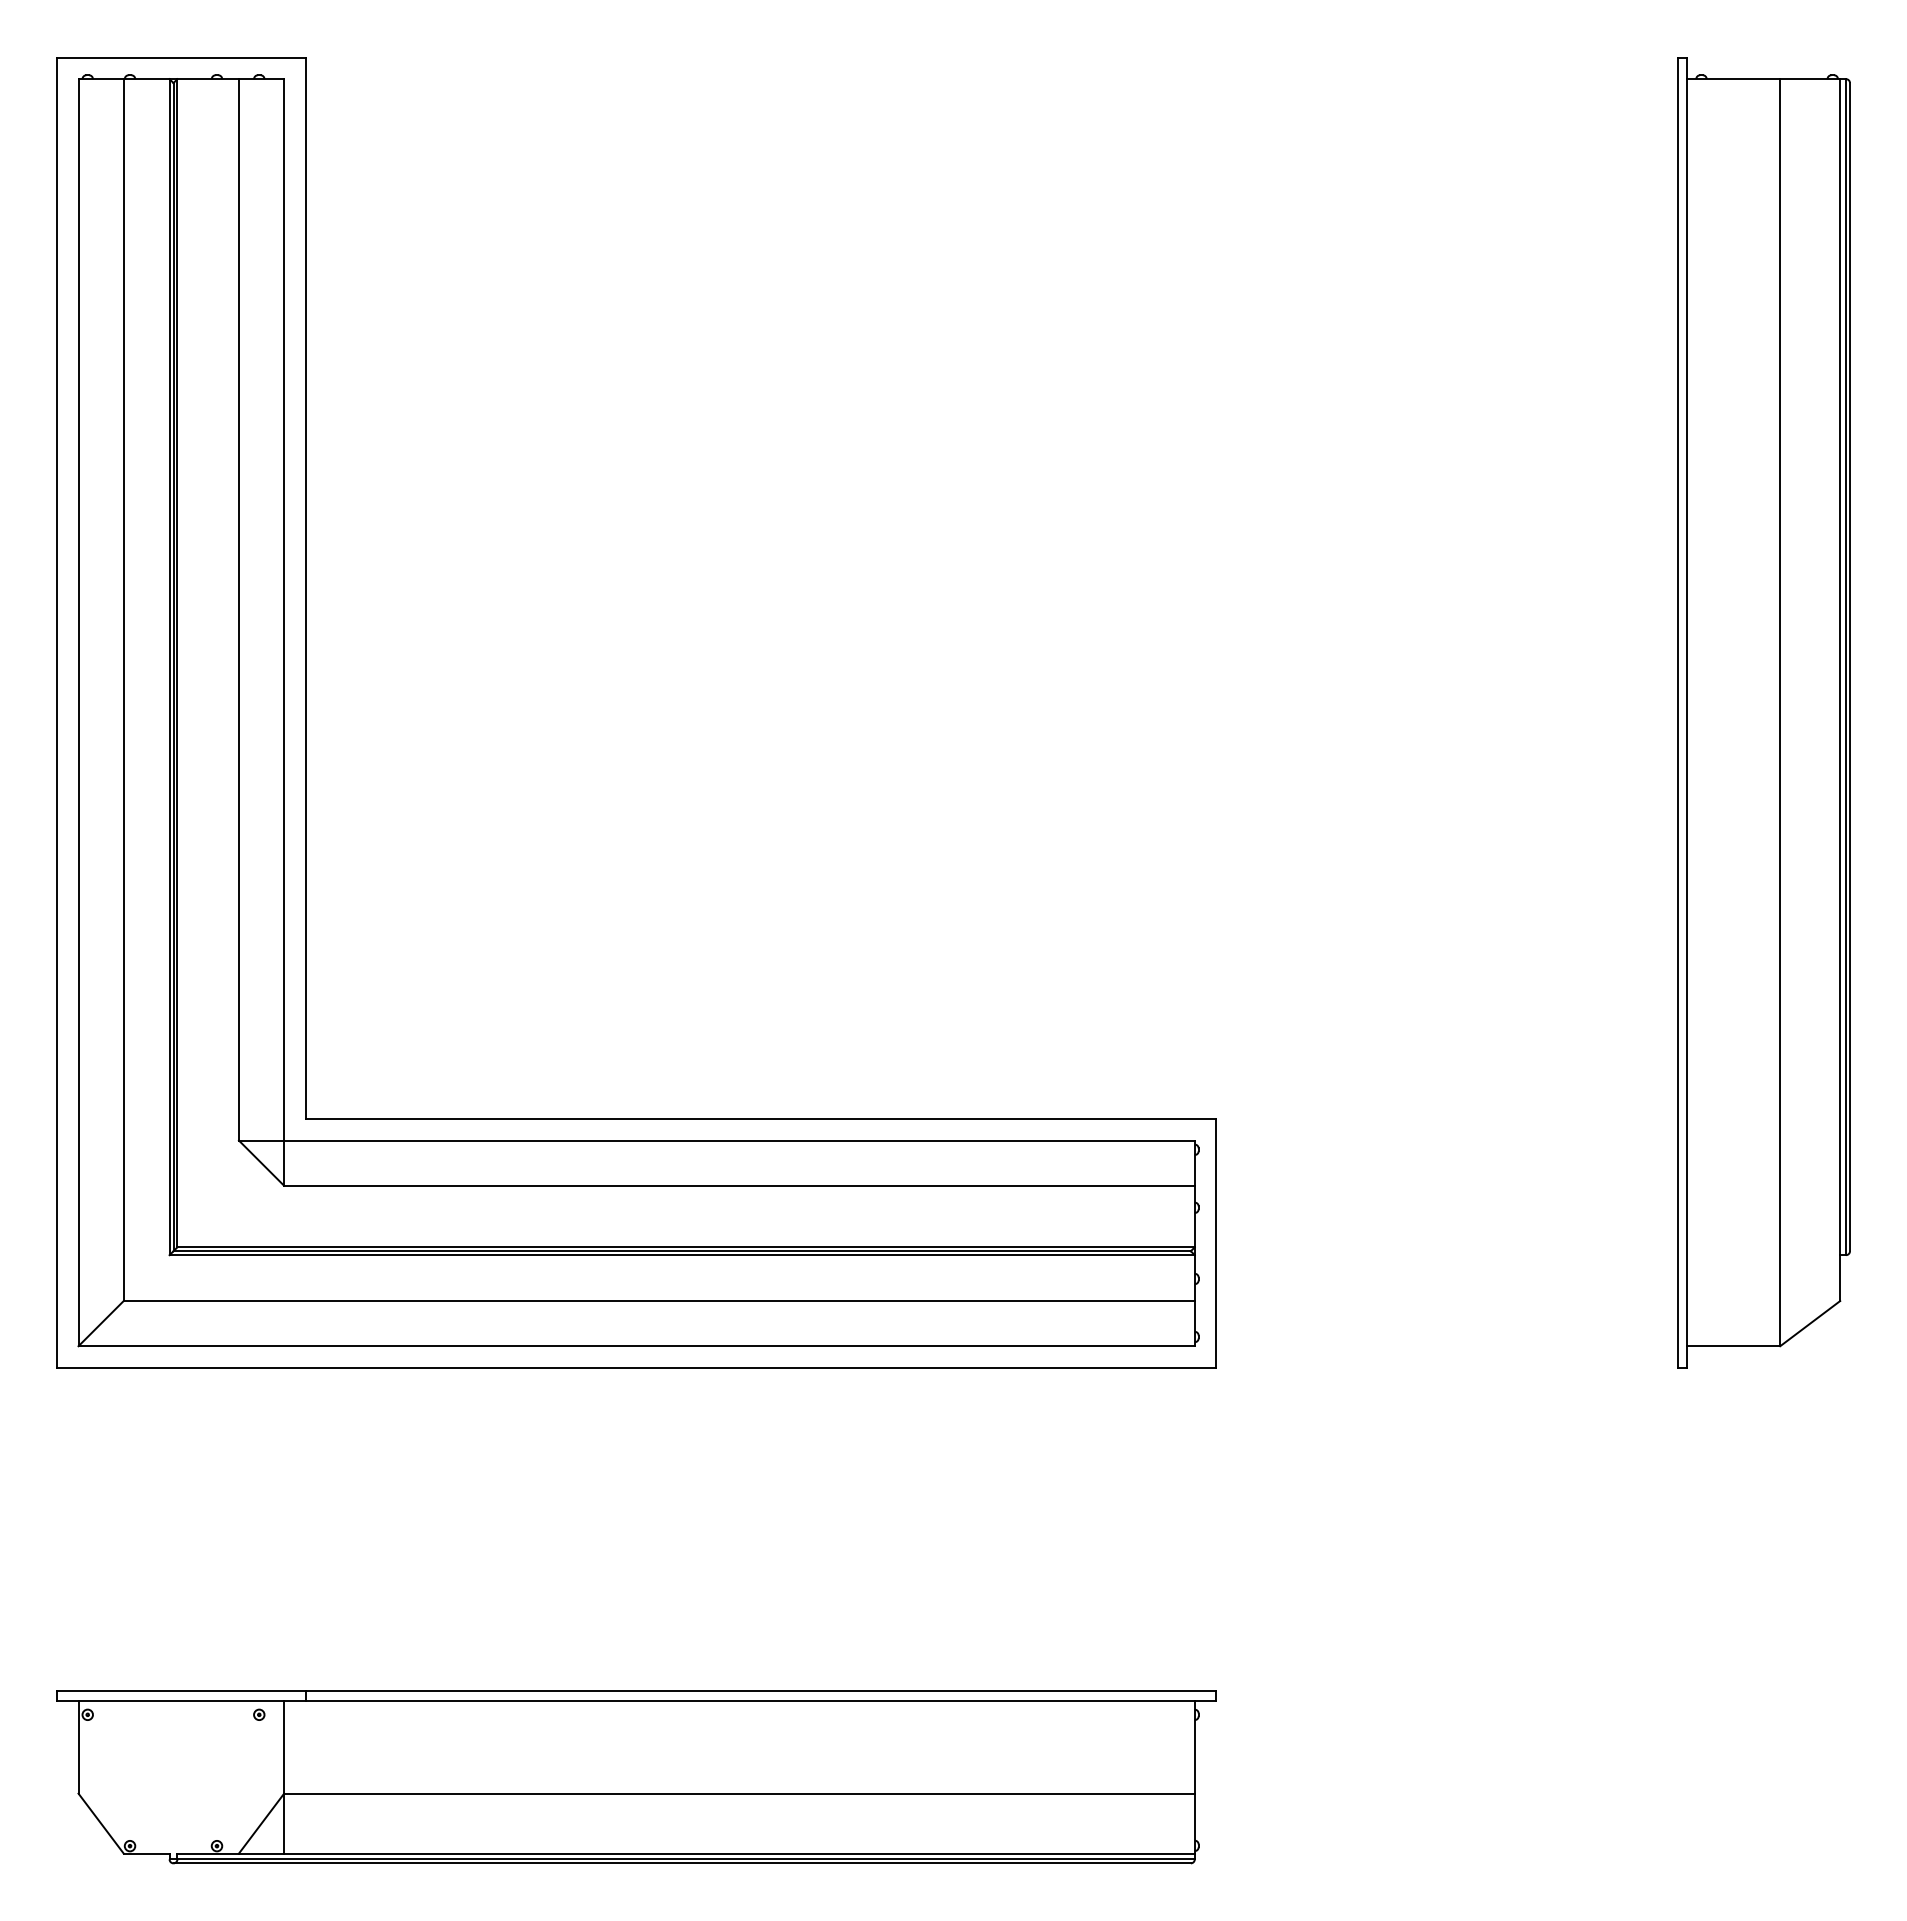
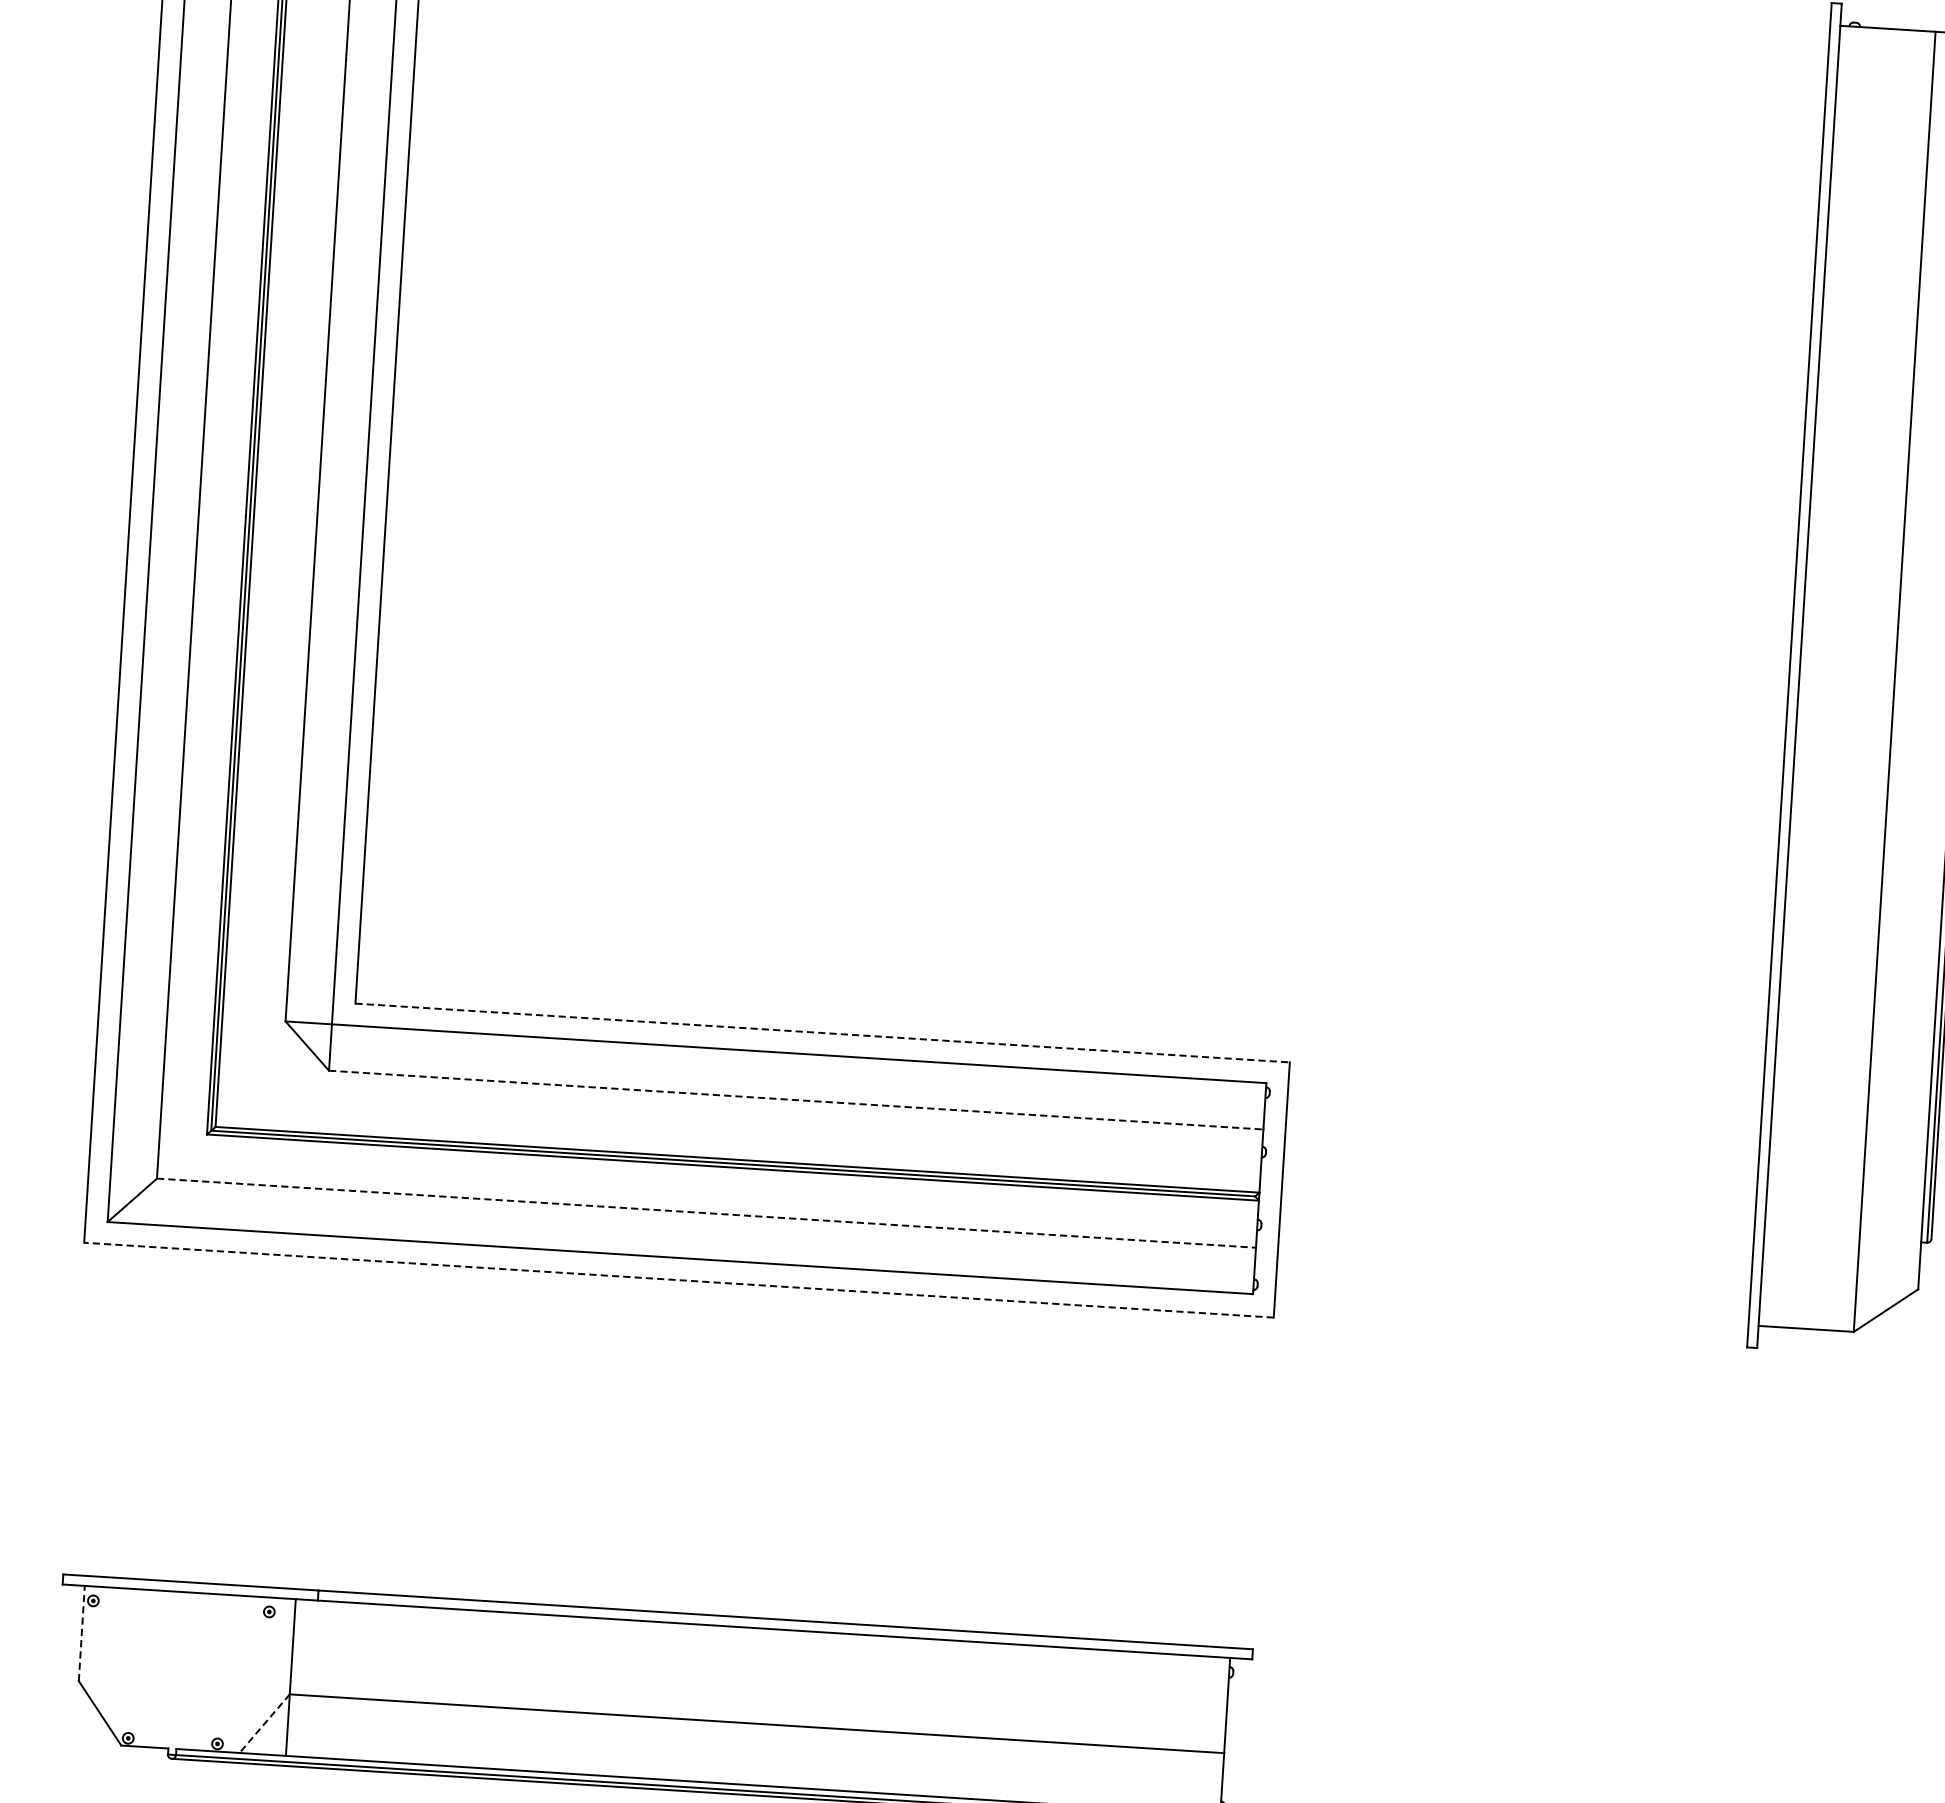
line: (761, 1119) -> (823, 1033), solid -> dashed
line: (739, 1185) -> (796, 1099), solid -> dashed
line: (659, 1301) -> (706, 1213), solid -> dashed
line: (636, 1367) -> (678, 1279), solid -> dashed
line: (78, 1746) -> (81, 1632), solid -> dashed
line: (261, 1823) -> (264, 1723), solid -> dashed

